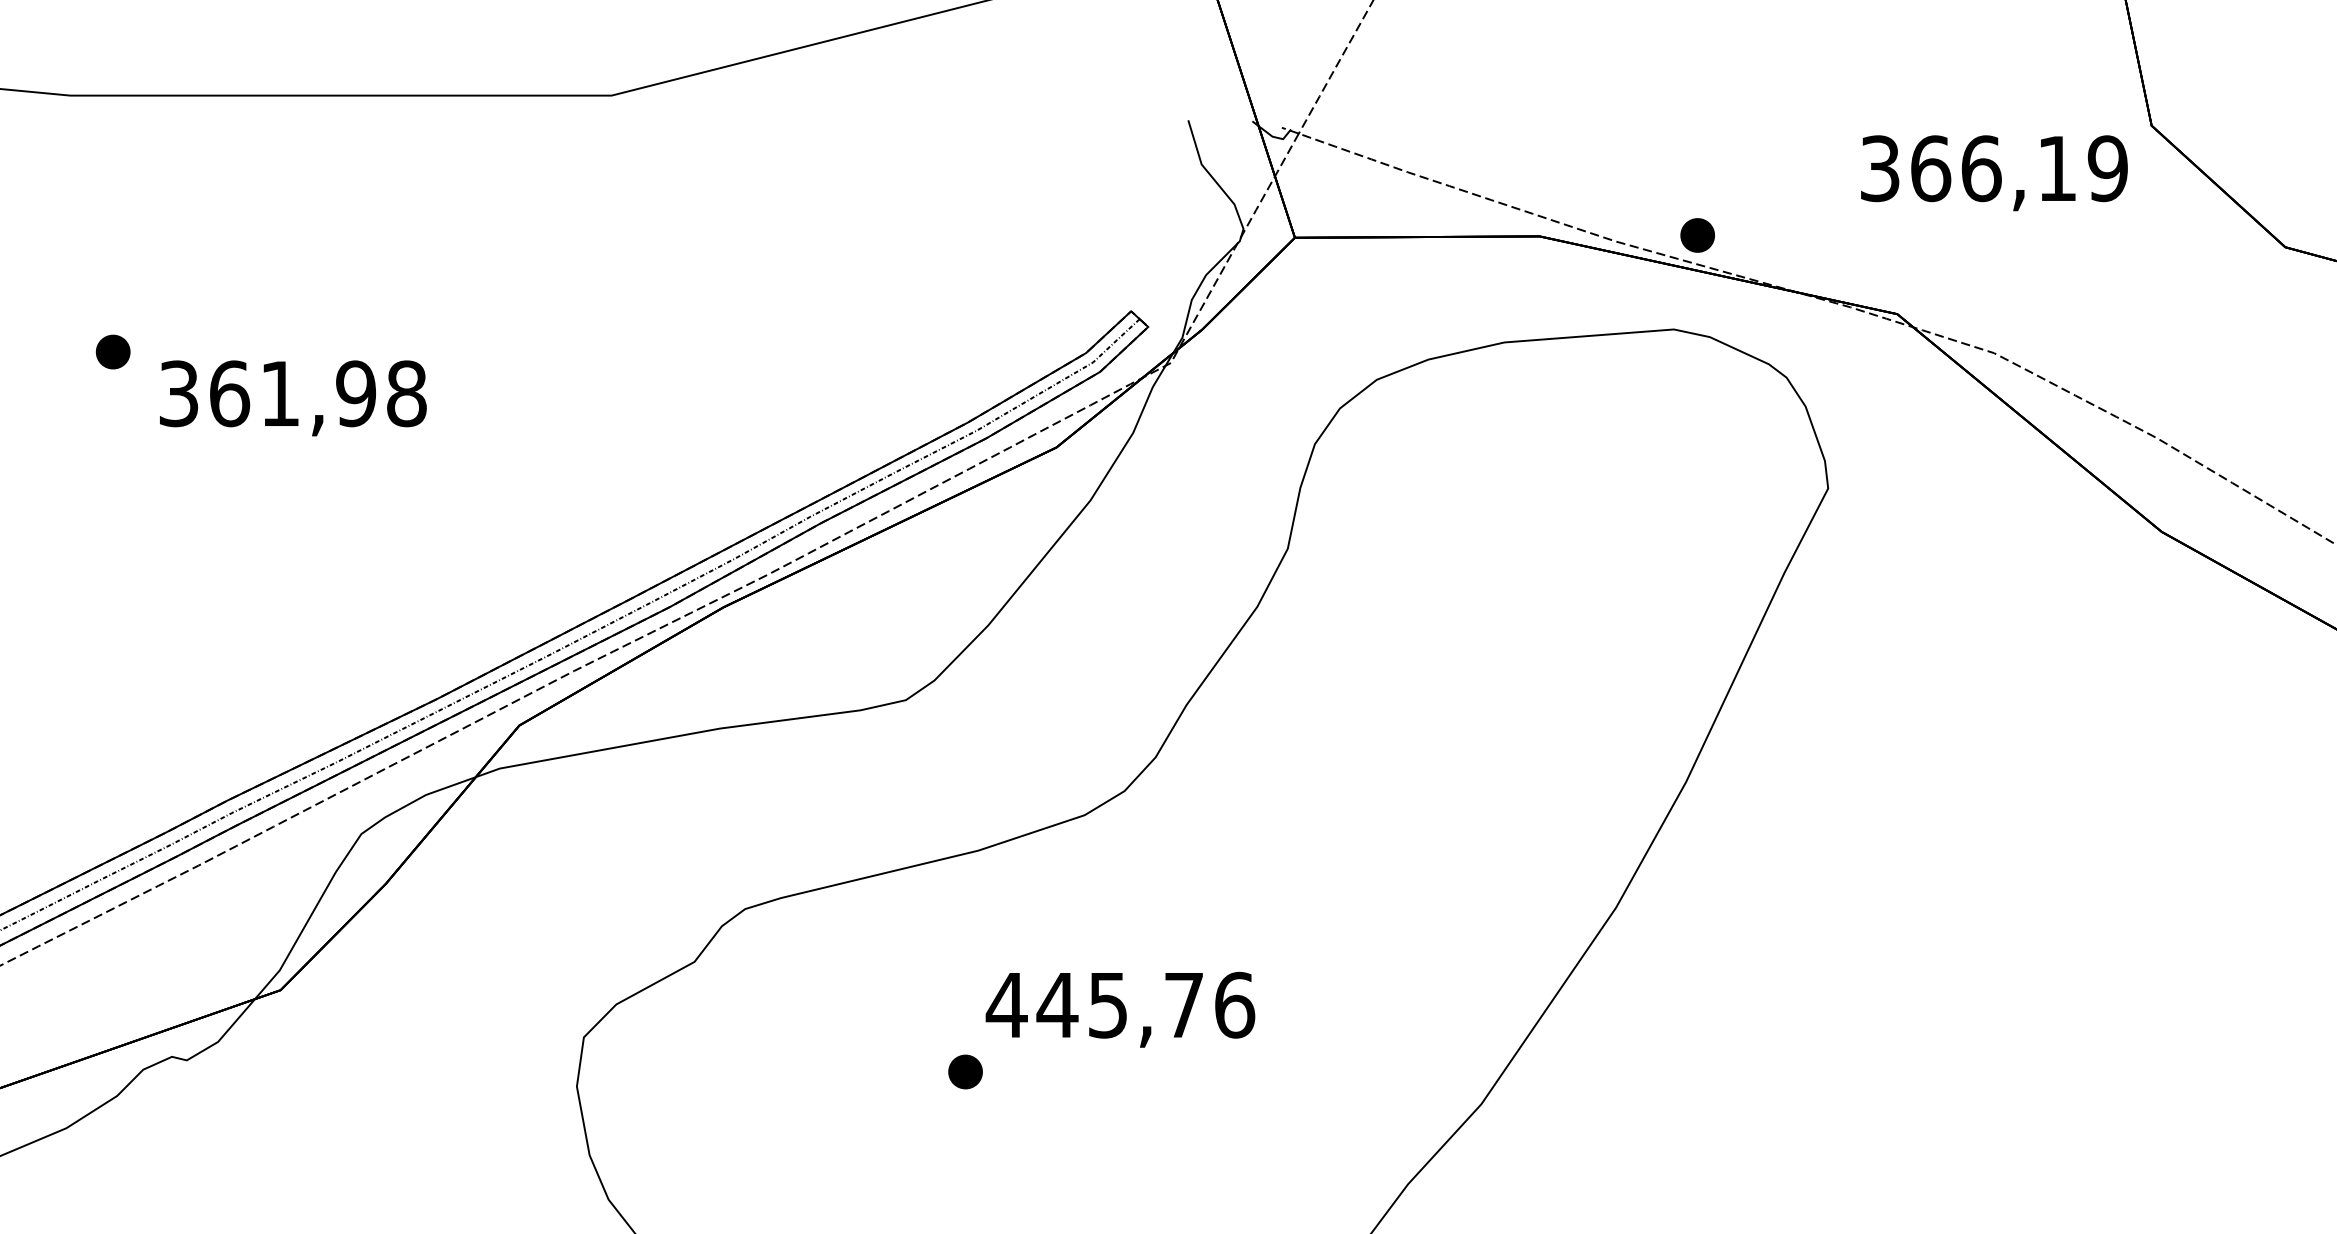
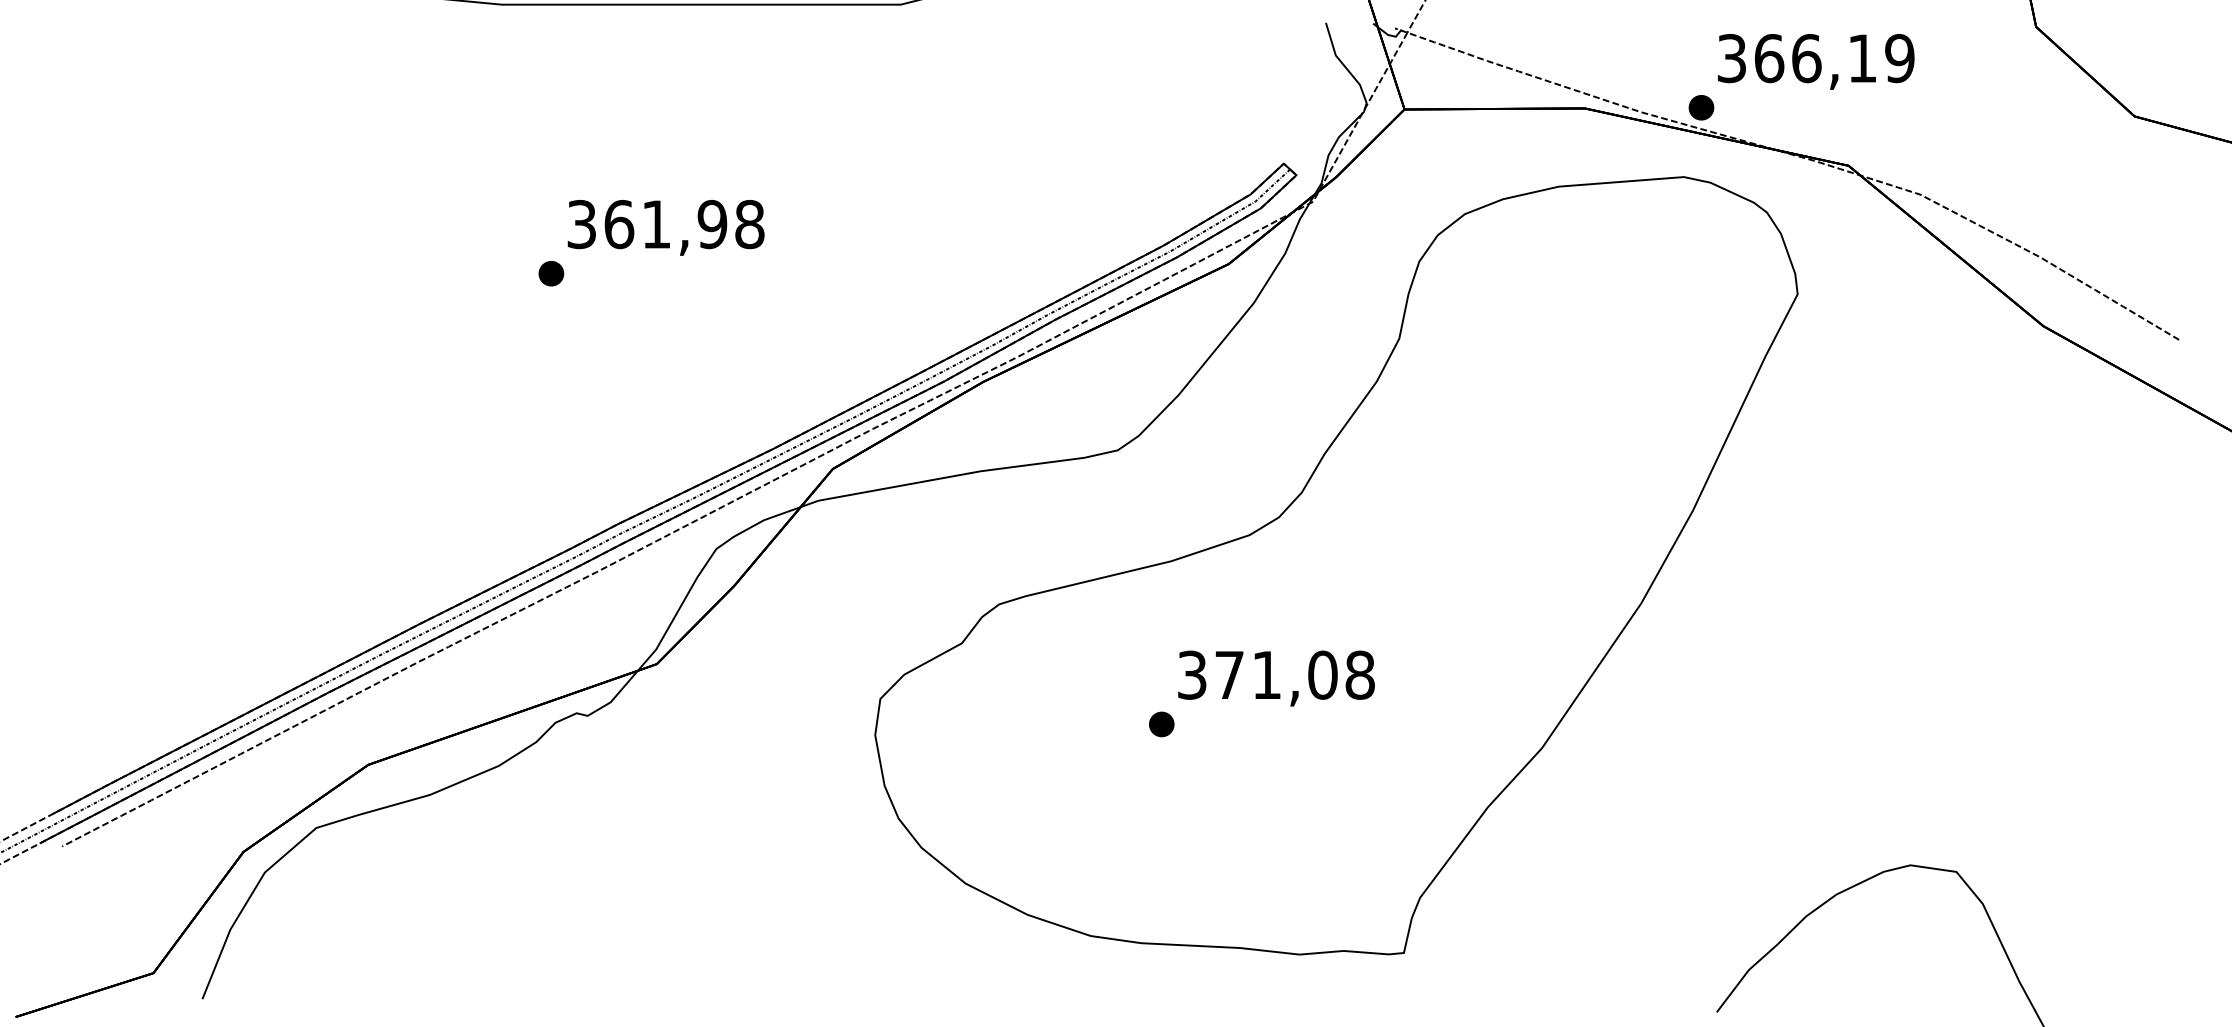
text: (1994, 172) -> (1816, 61), moved
part: (113, 351) -> (551, 273), moved
text: (1119, 1004) -> (1275, 674), 445,76 -> 371,08

